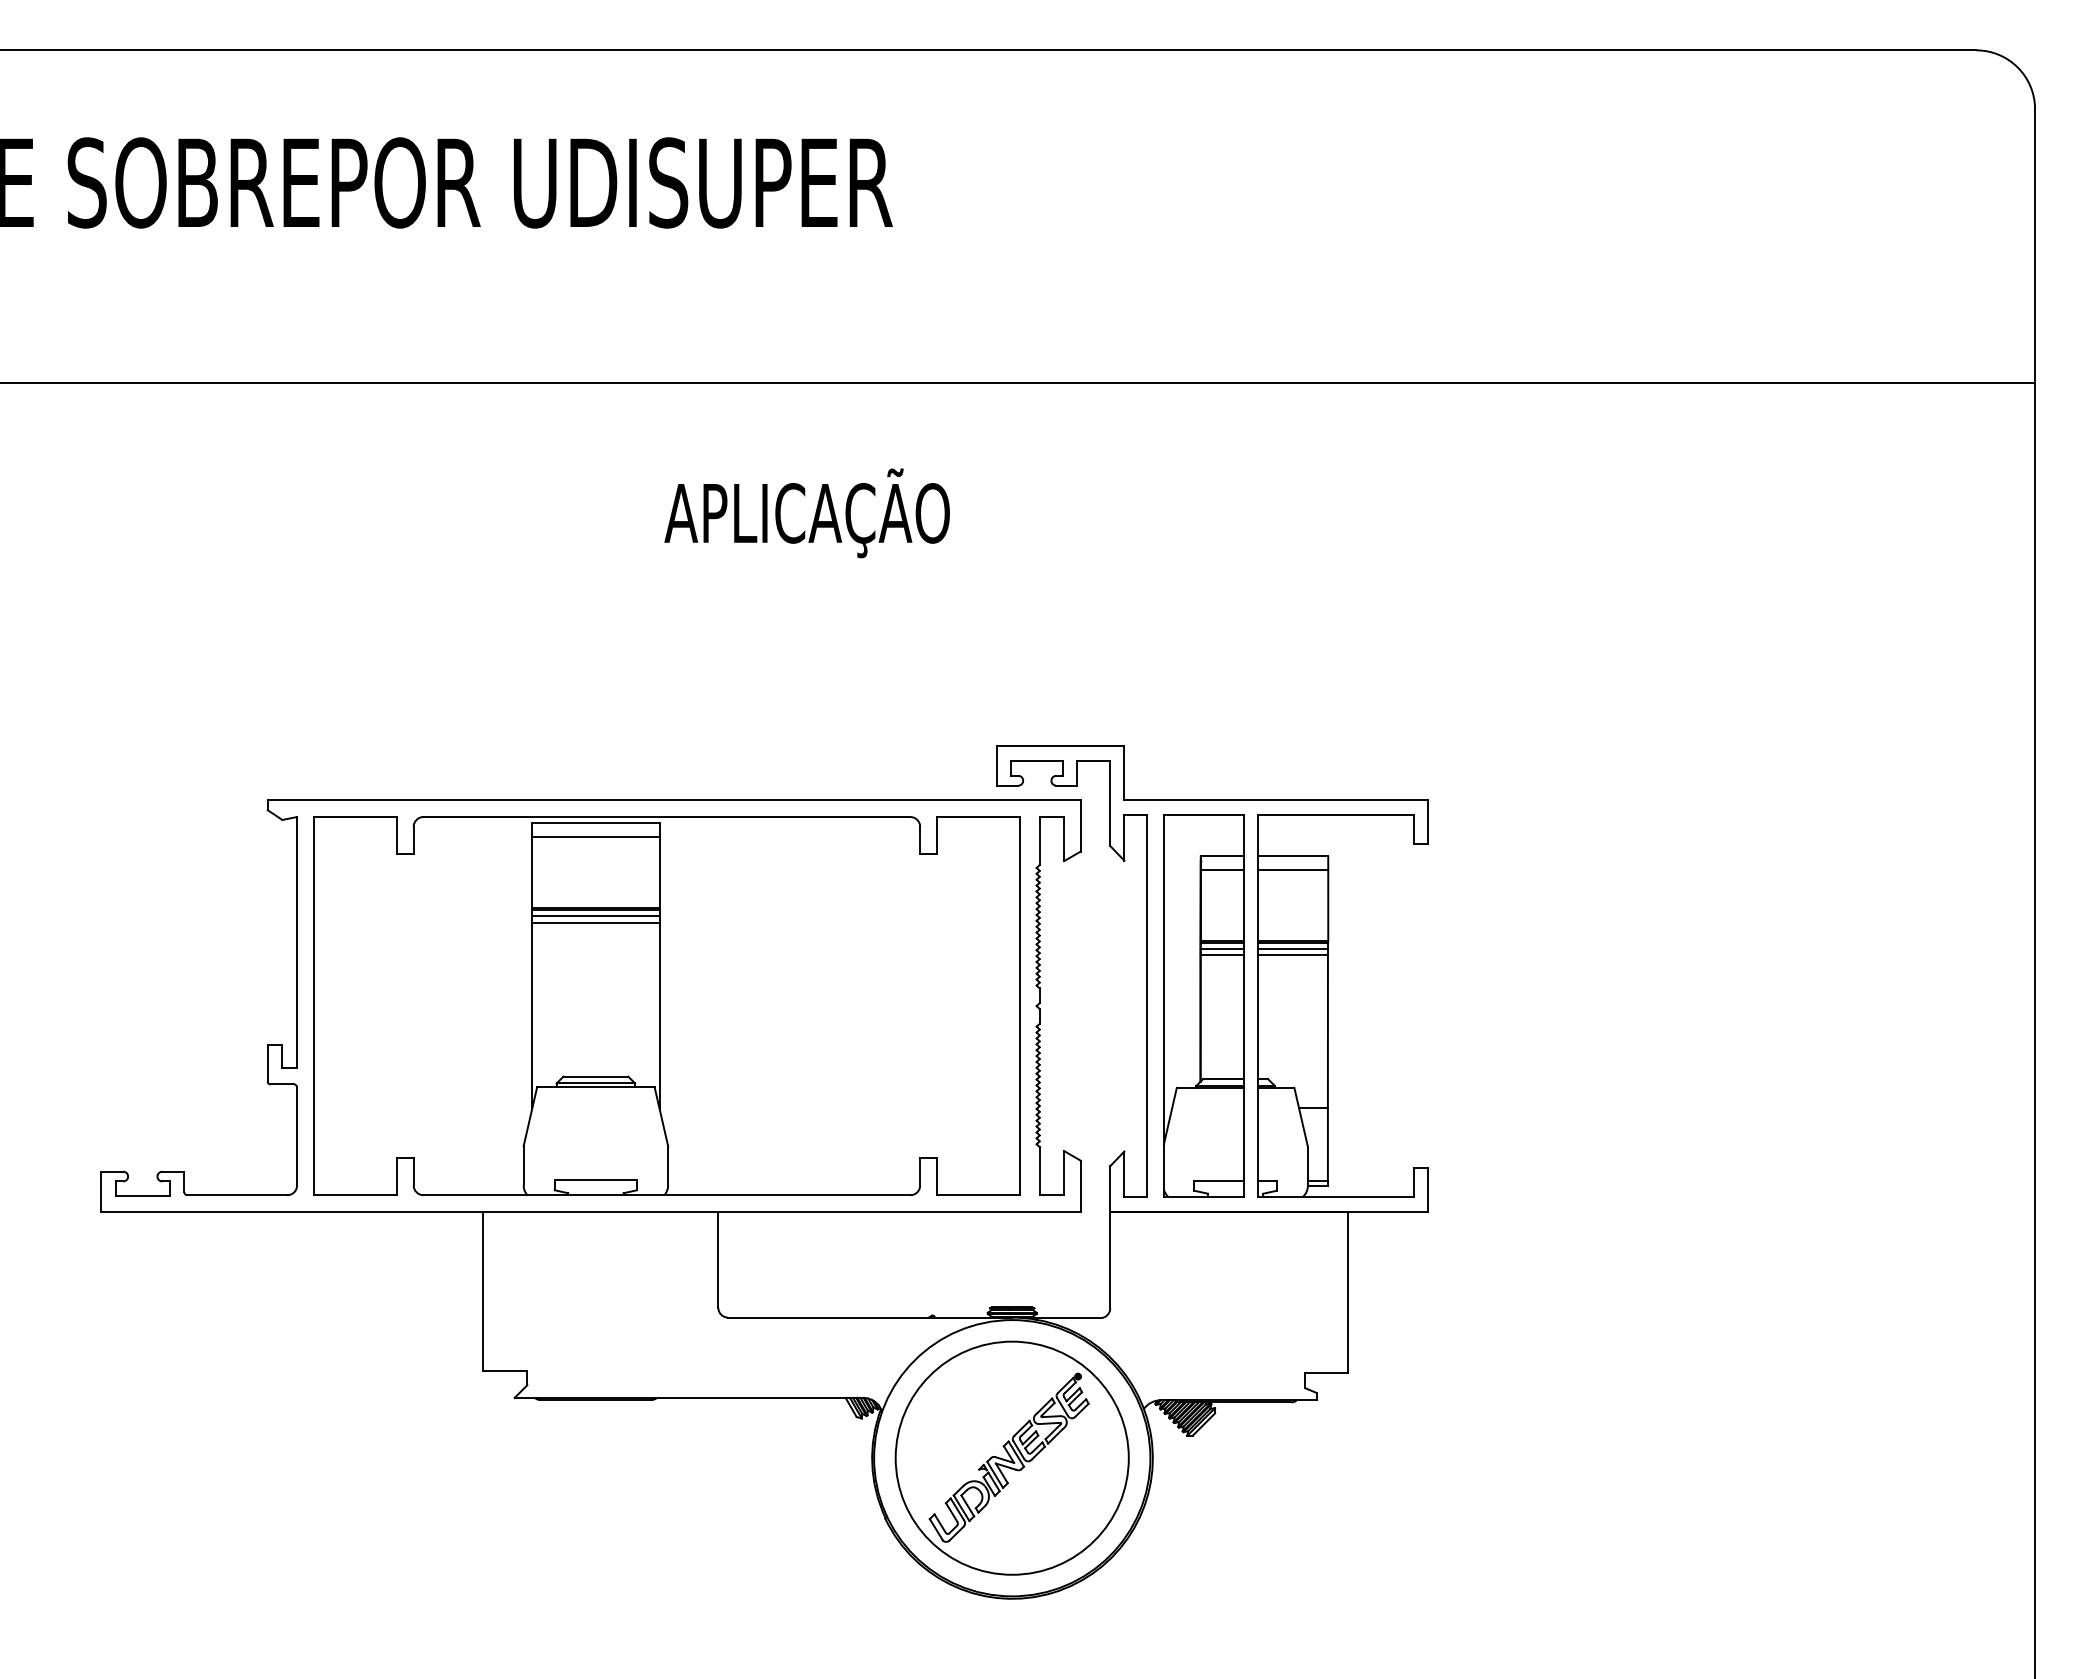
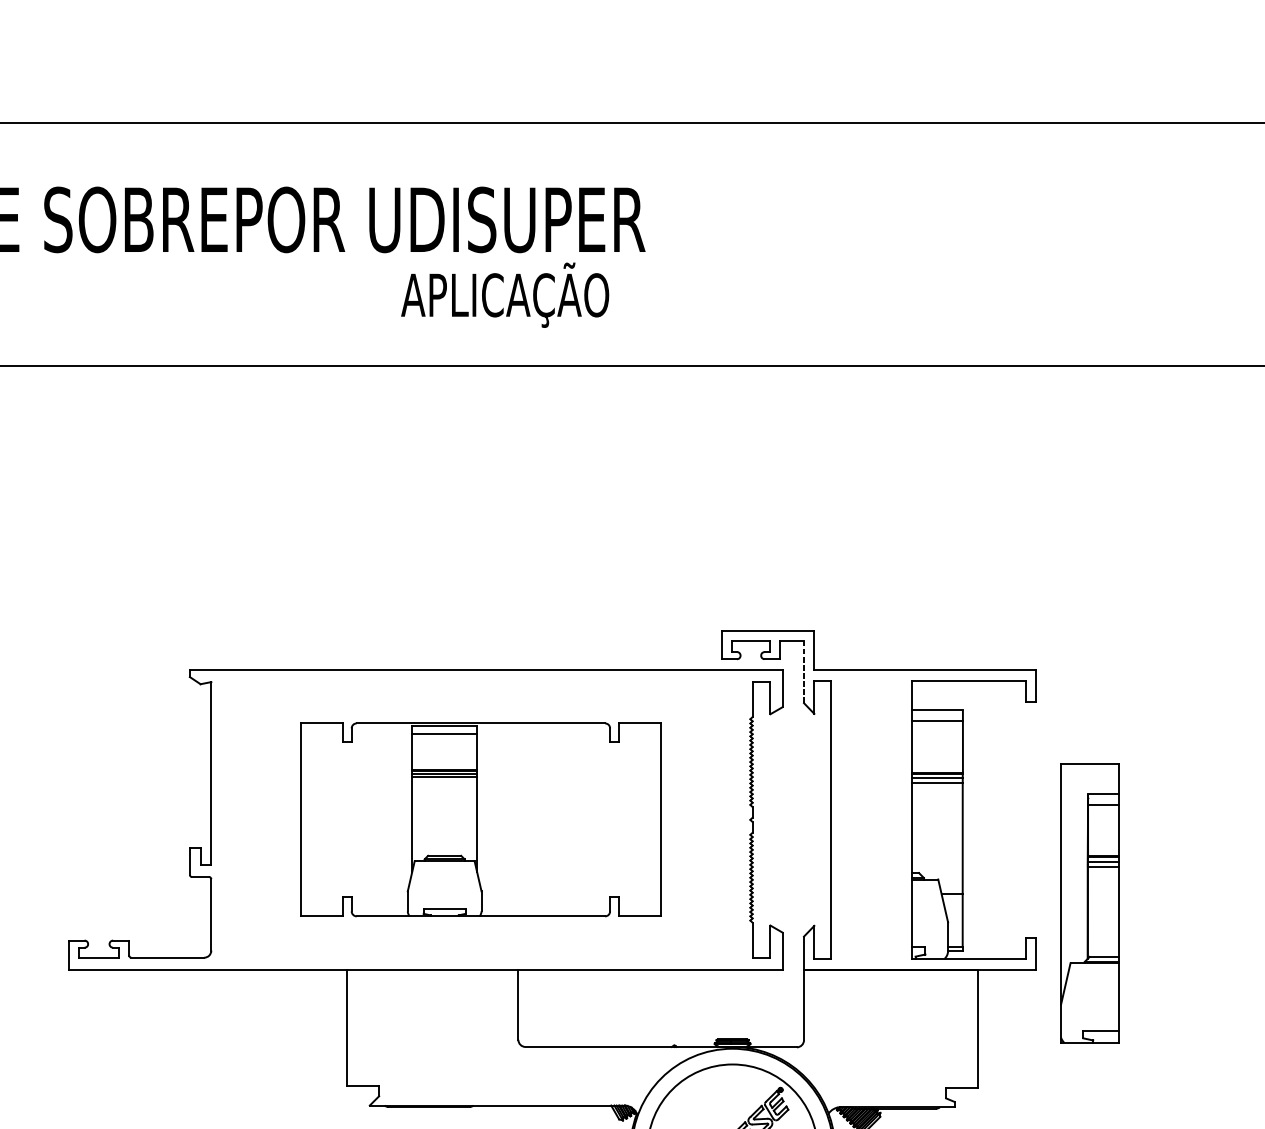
text: (806, 513) -> (504, 295), moved
line: (1110, 804) -> (804, 672), solid -> dashed
part: (666, 1005) -> (480, 819), size x0.7
part: (1203, 1005) -> (1089, 903), moved

